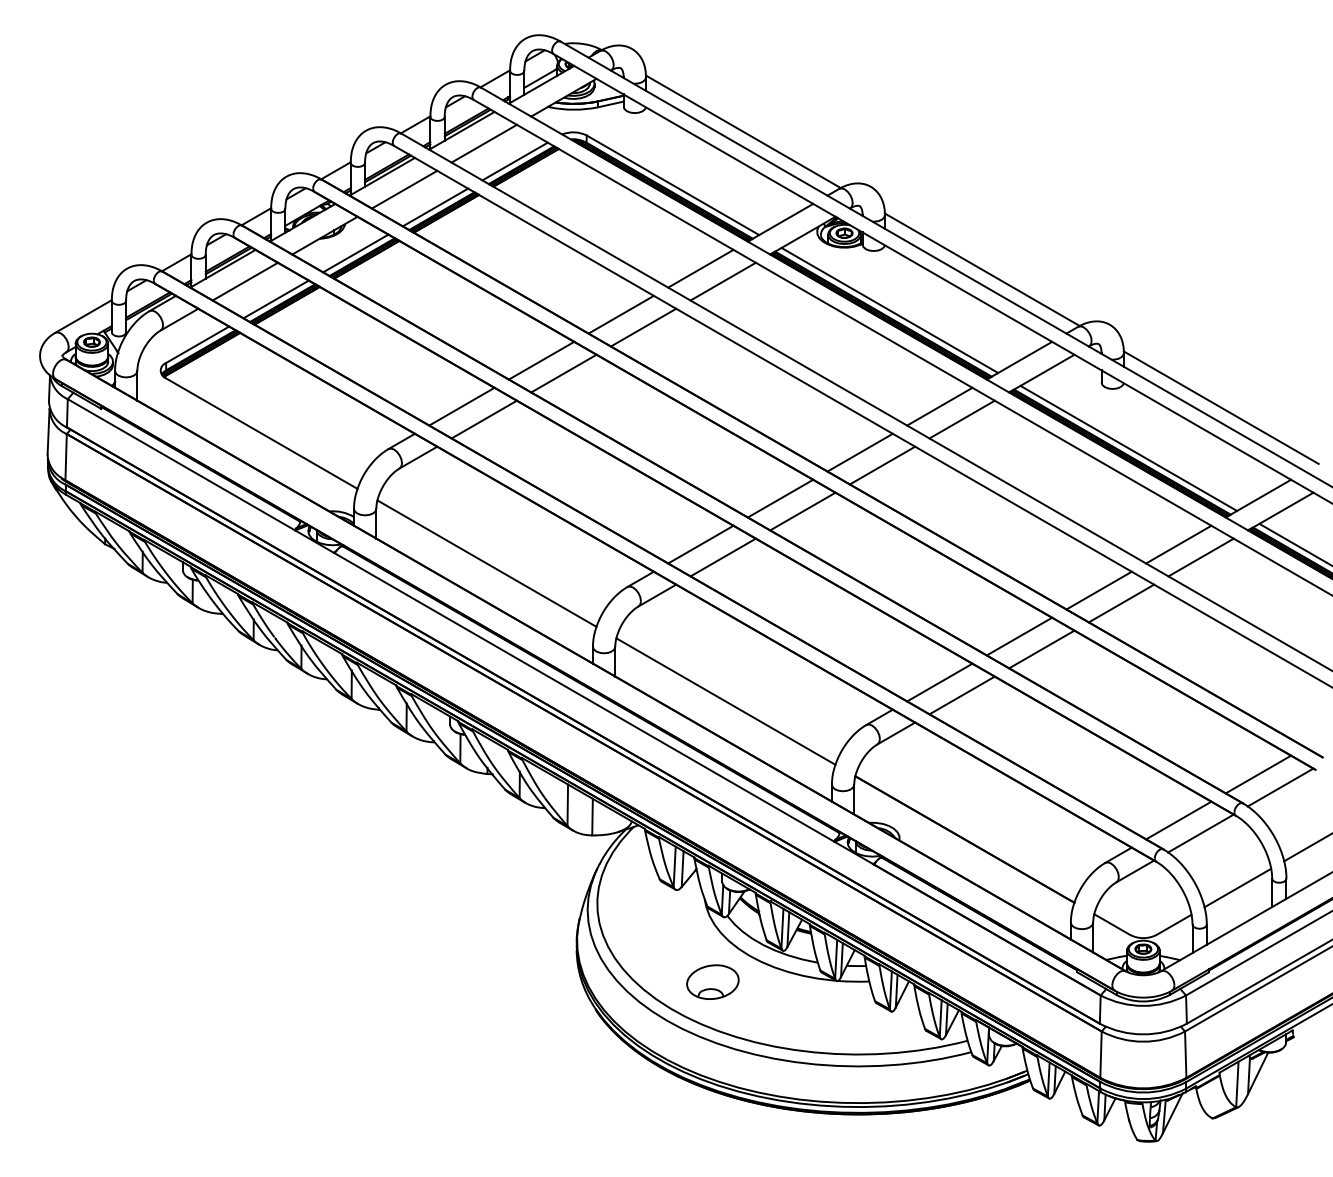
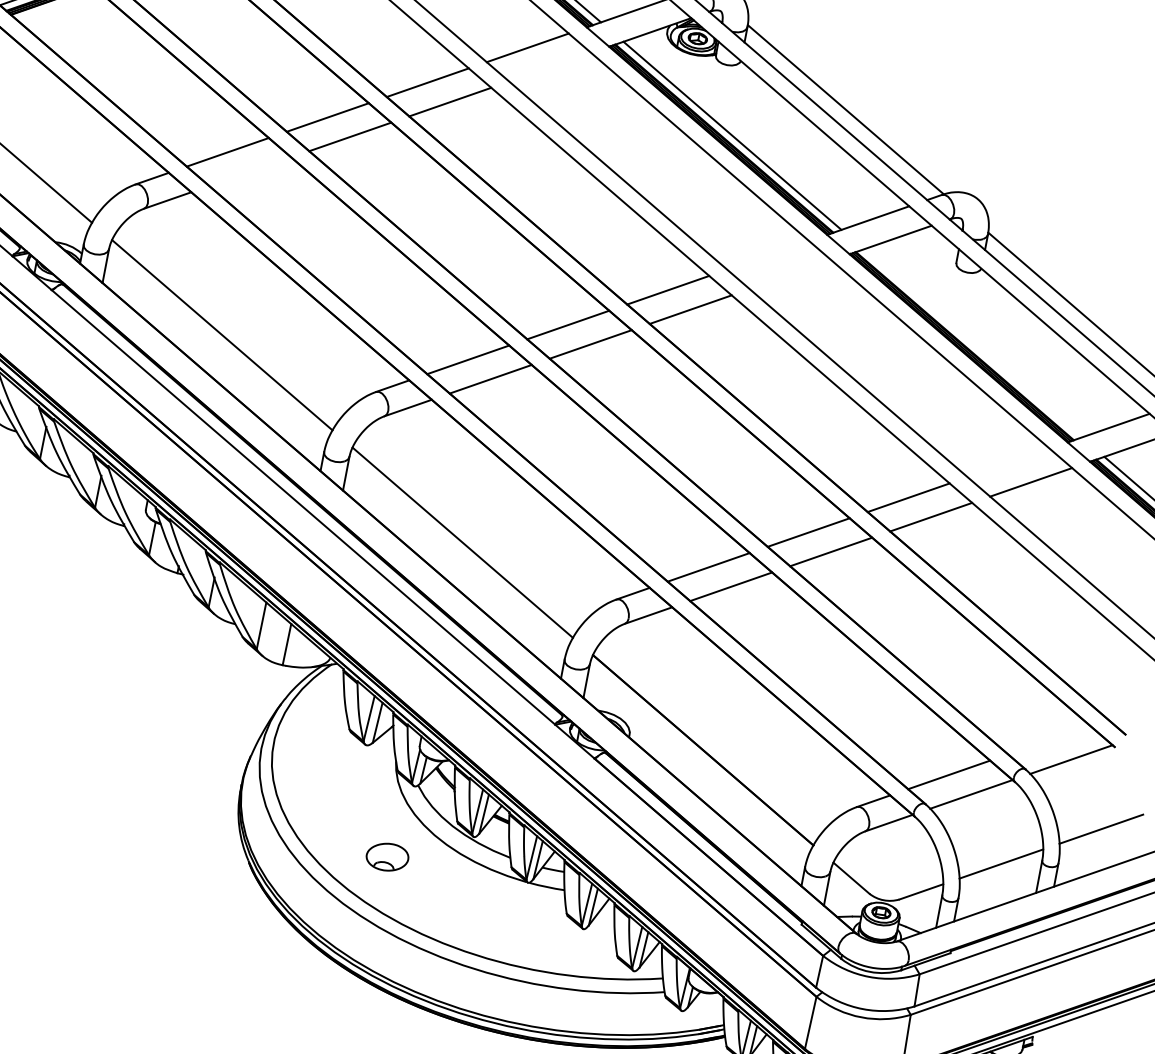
line: (722, 281) -> (549, 66), removed
line: (939, 406) -> (767, 255), removed
line: (483, 419) -> (249, 171), removed
line: (961, 419) -> (789, 274), removed
line: (1128, 447) -> (972, 342), removed
line: (1178, 544) -> (1008, 462), removed
line: (1258, 774) -> (1049, 740), removed
part: (712, 981) -> (387, 856), size x0.7

